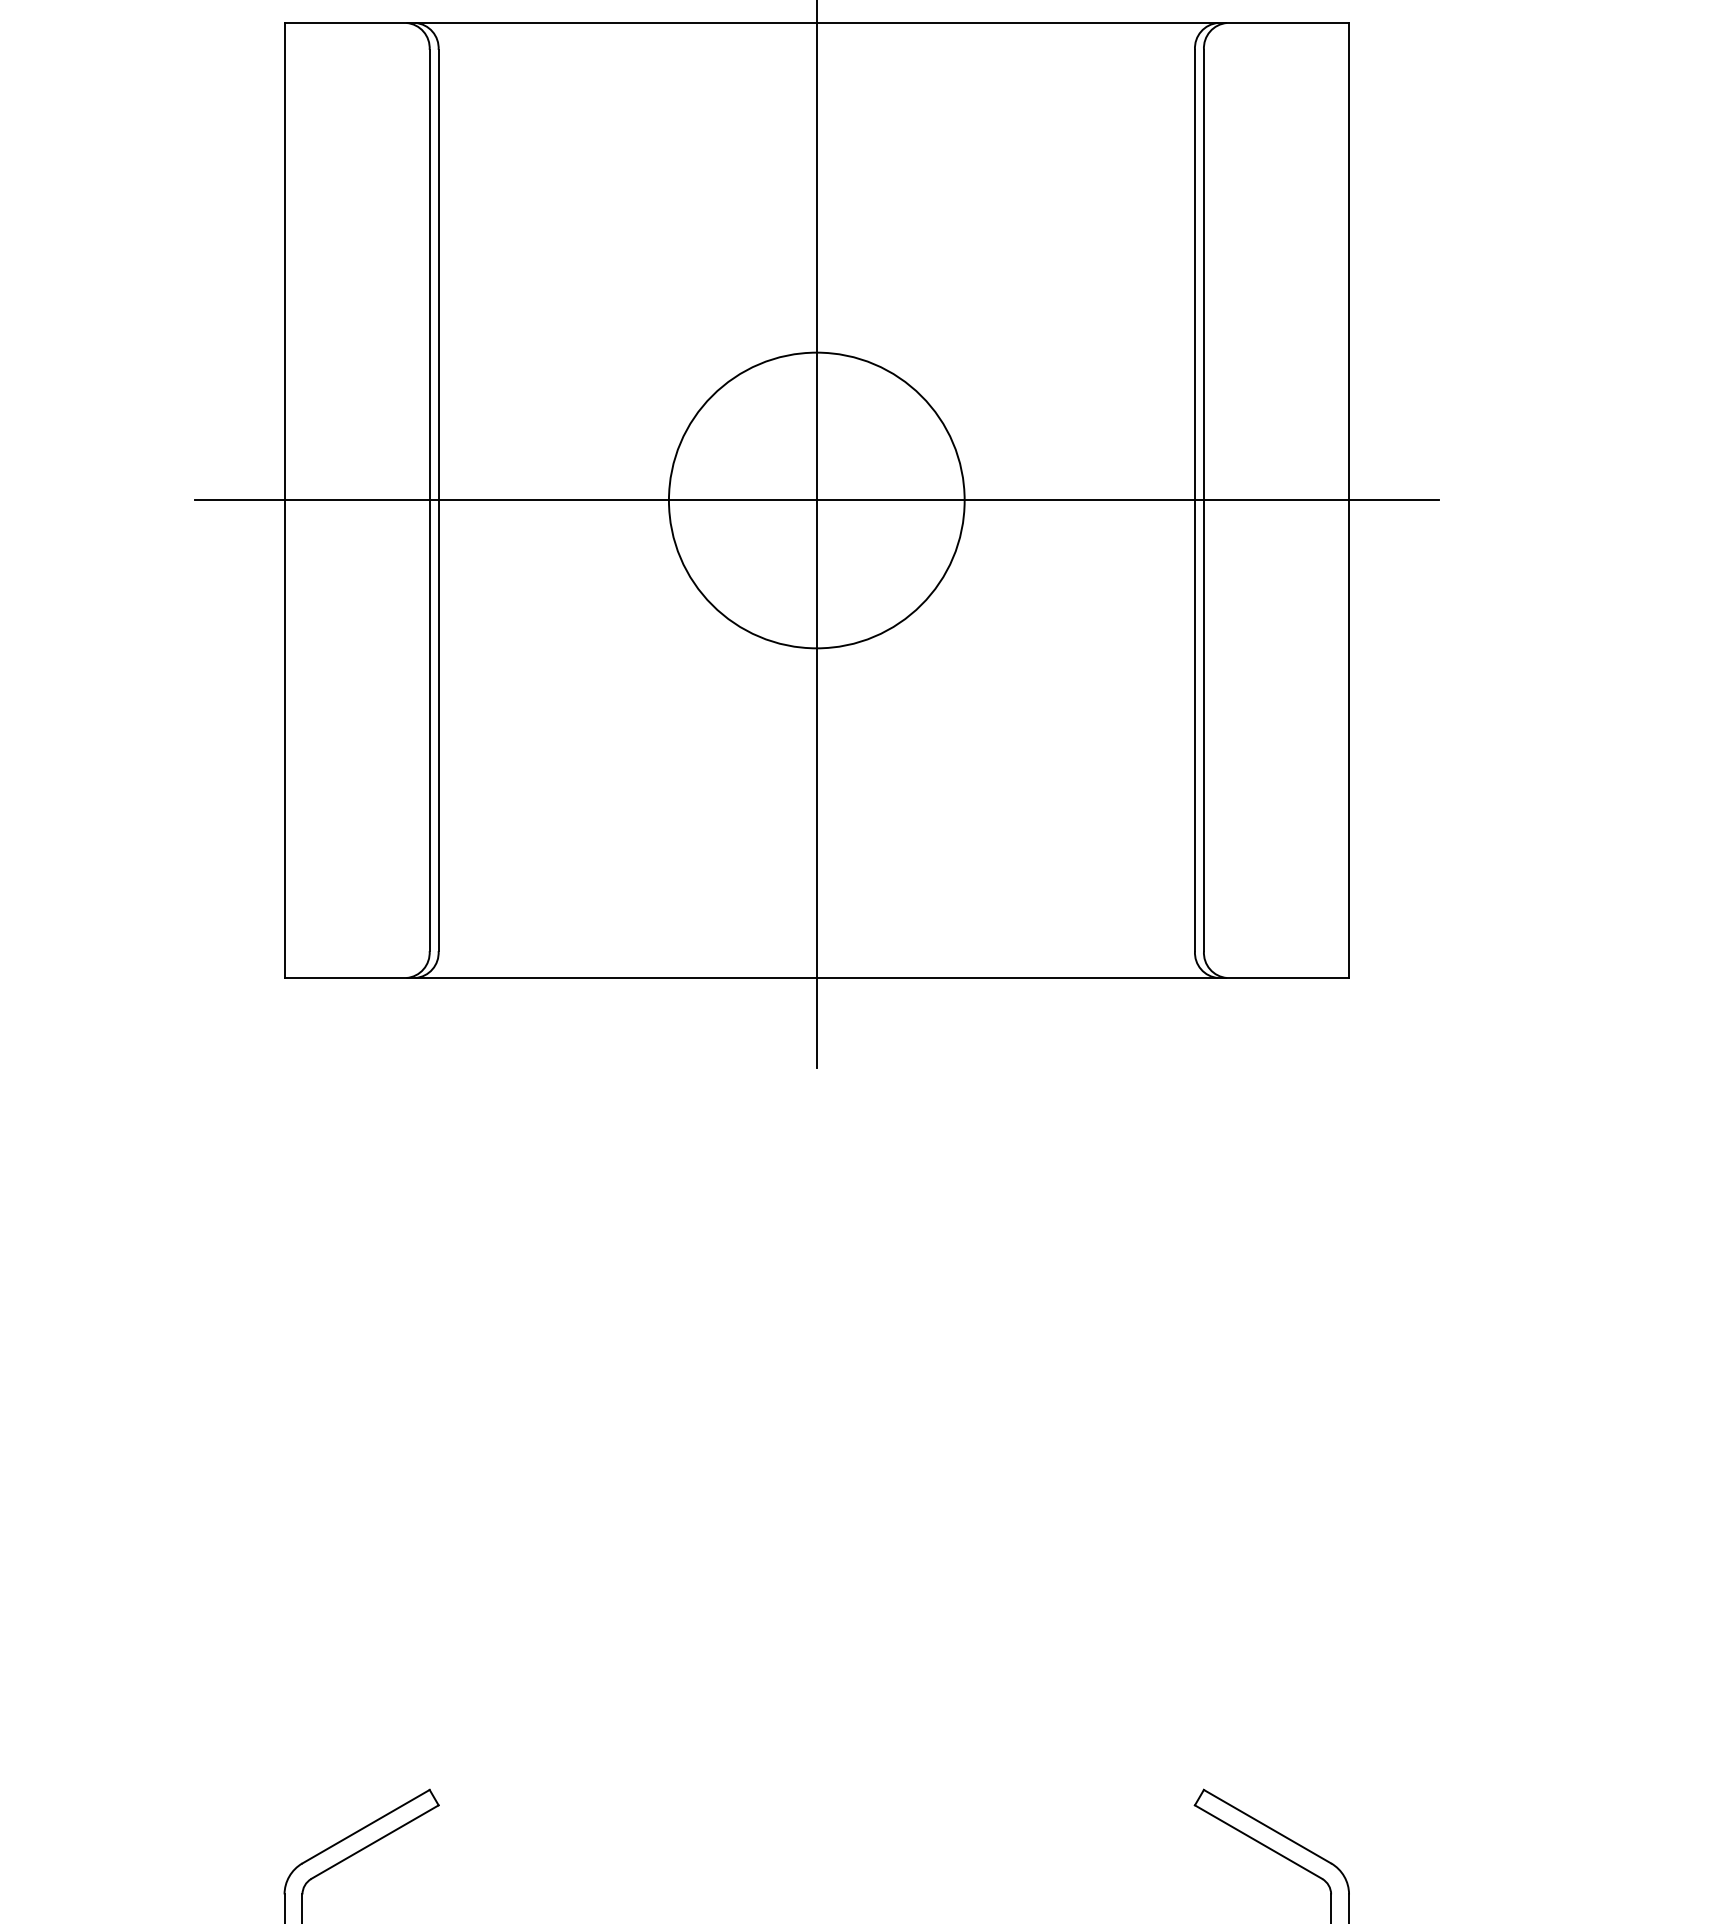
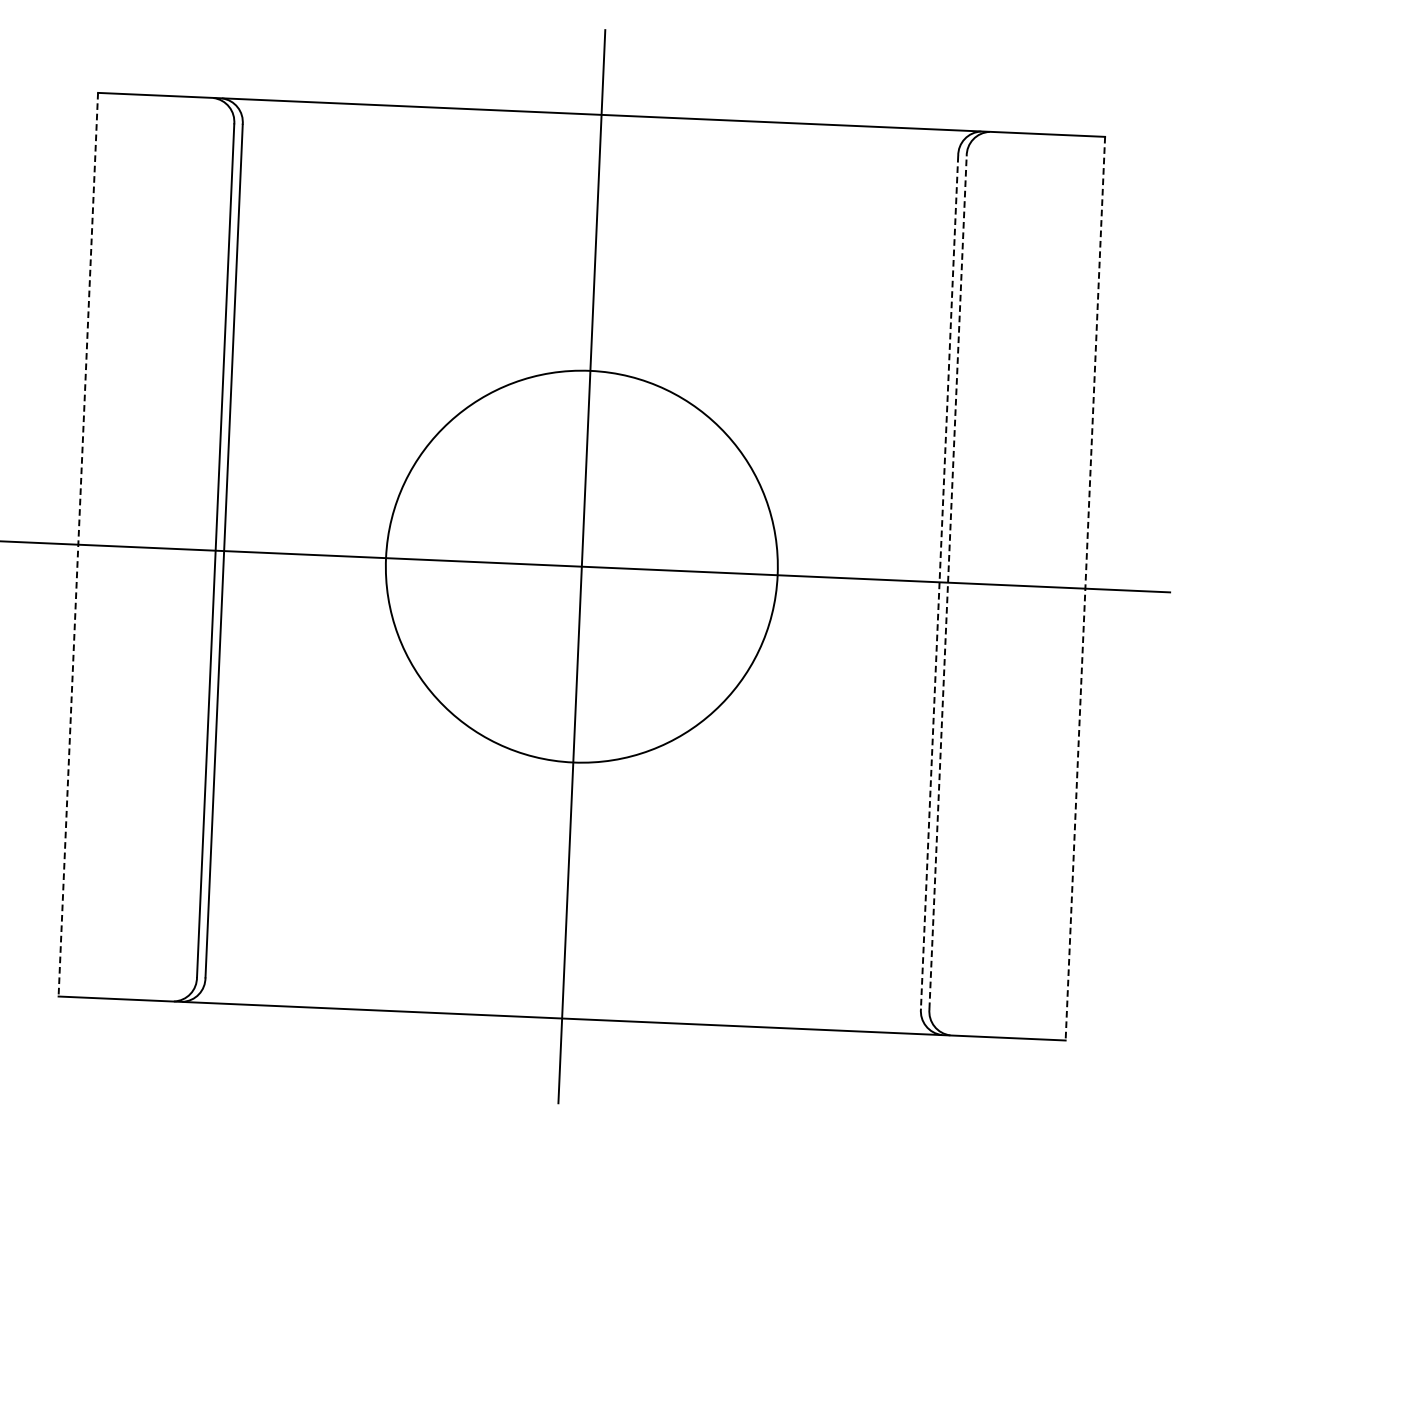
line: (284, 500) -> (78, 544), solid -> dashed
circle: (816, 500) -> (581, 566), size x1.4
line: (1194, 500) -> (939, 582), solid -> dashed
line: (1203, 500) -> (947, 582), solid -> dashed
line: (1349, 500) -> (1085, 588), solid -> dashed

